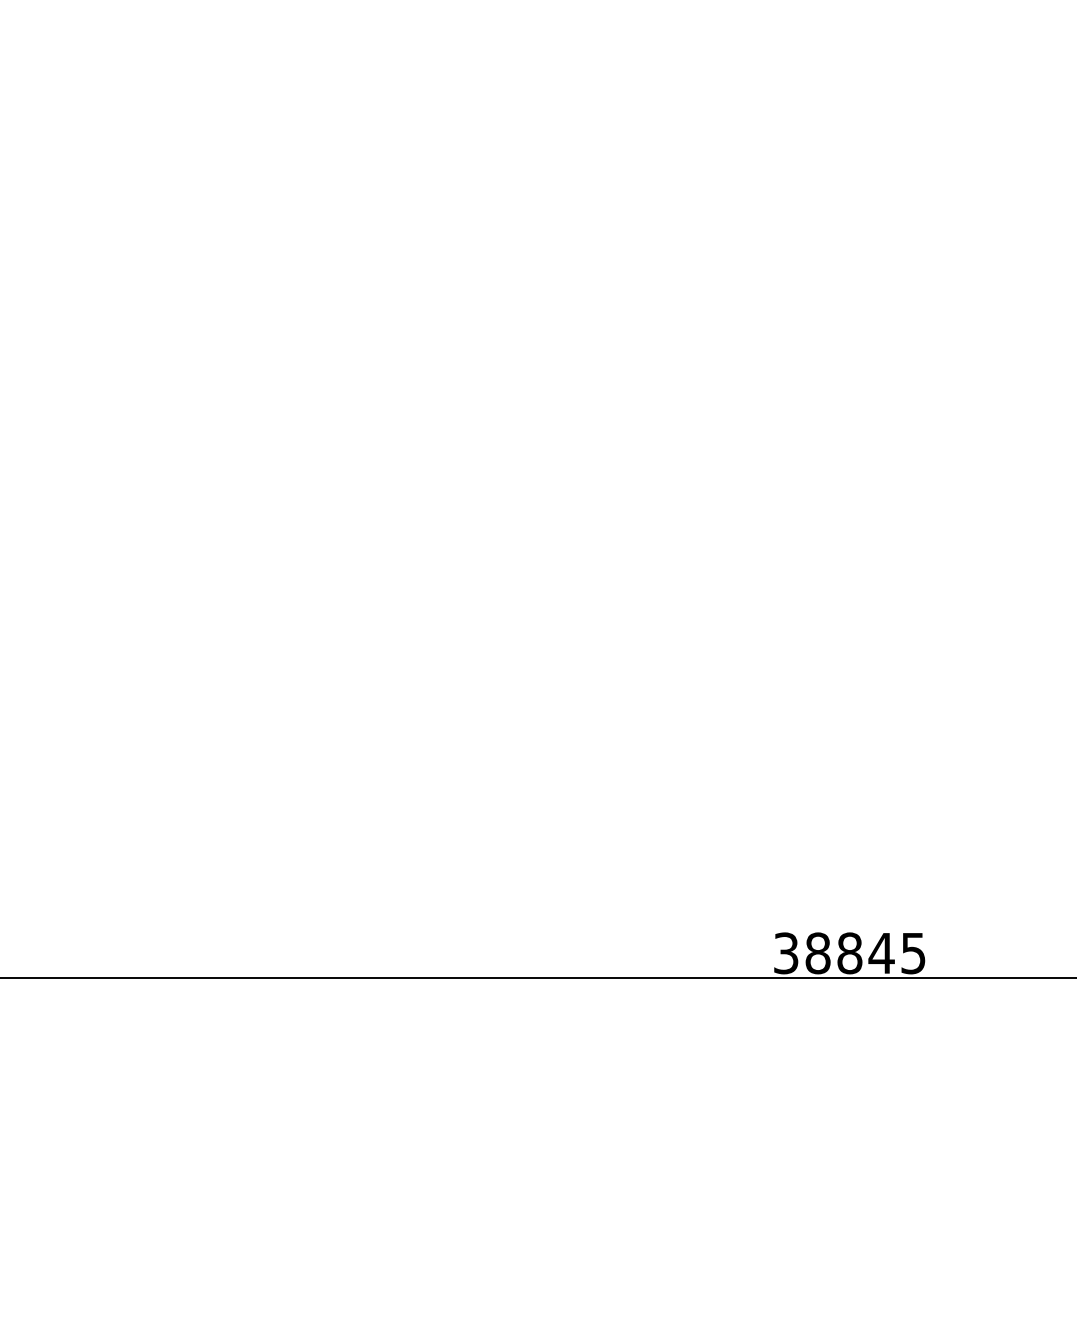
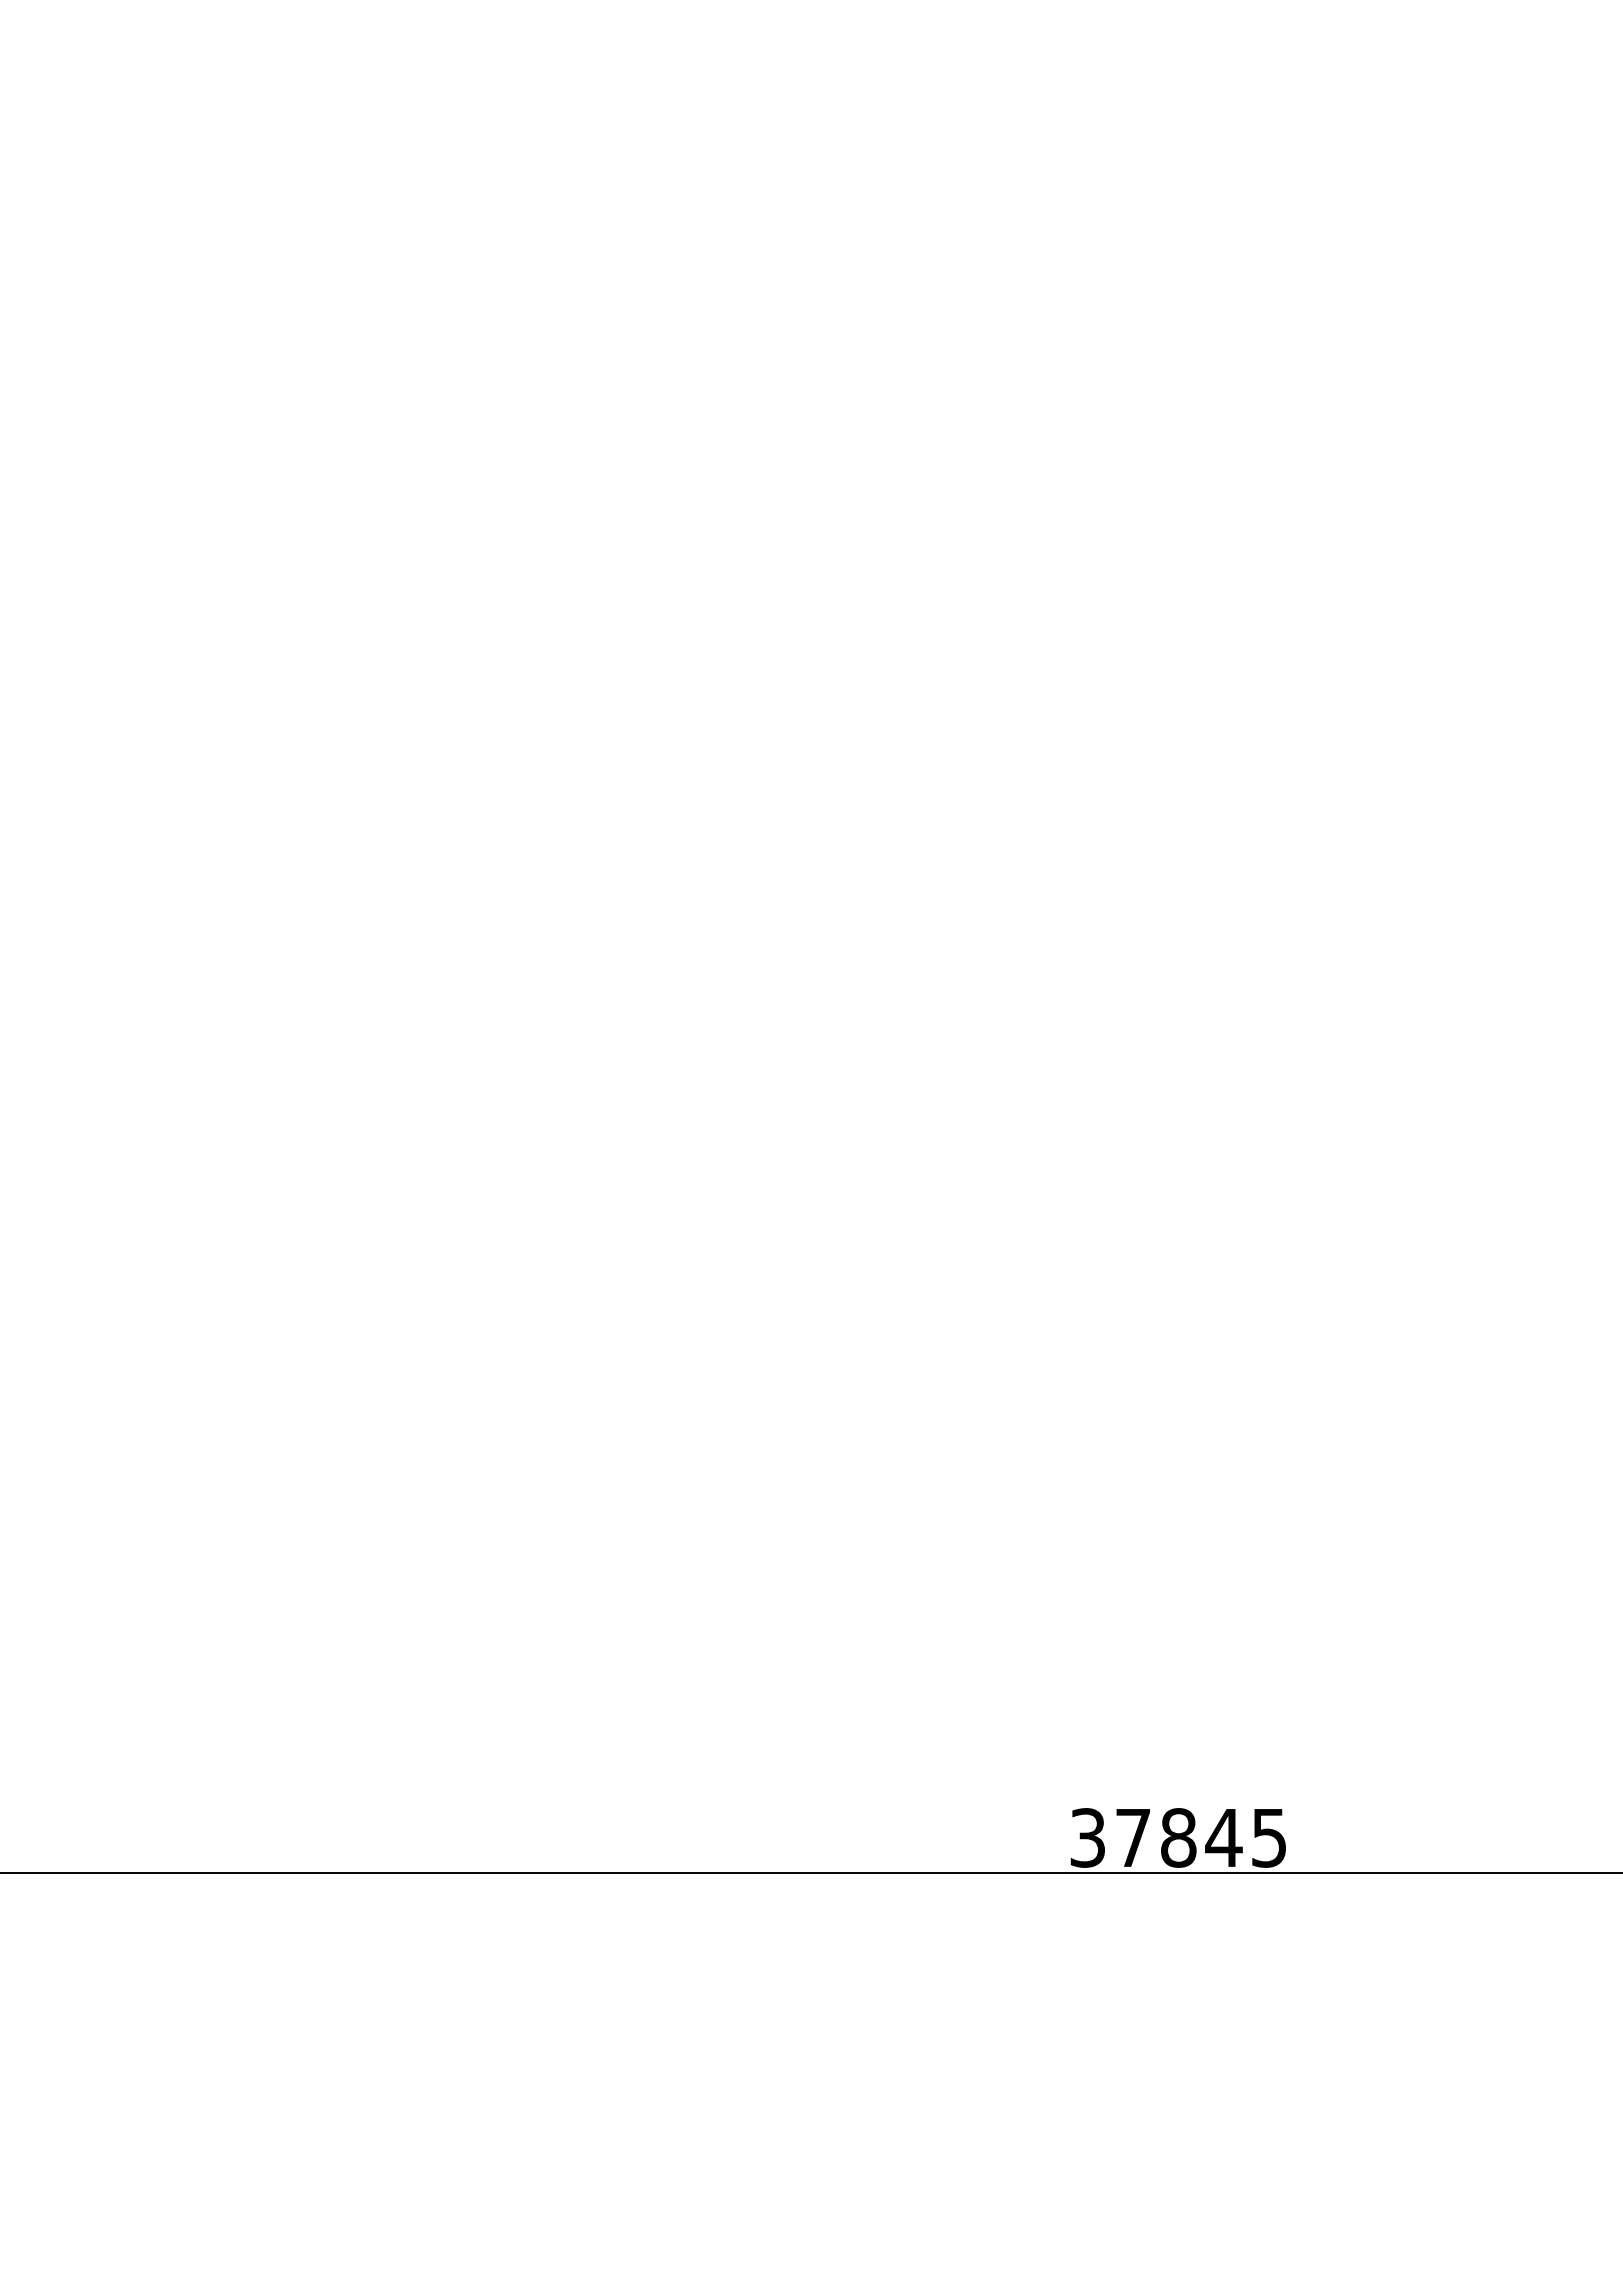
text: (818, 953) -> (1133, 1837), 38845 -> 37845

